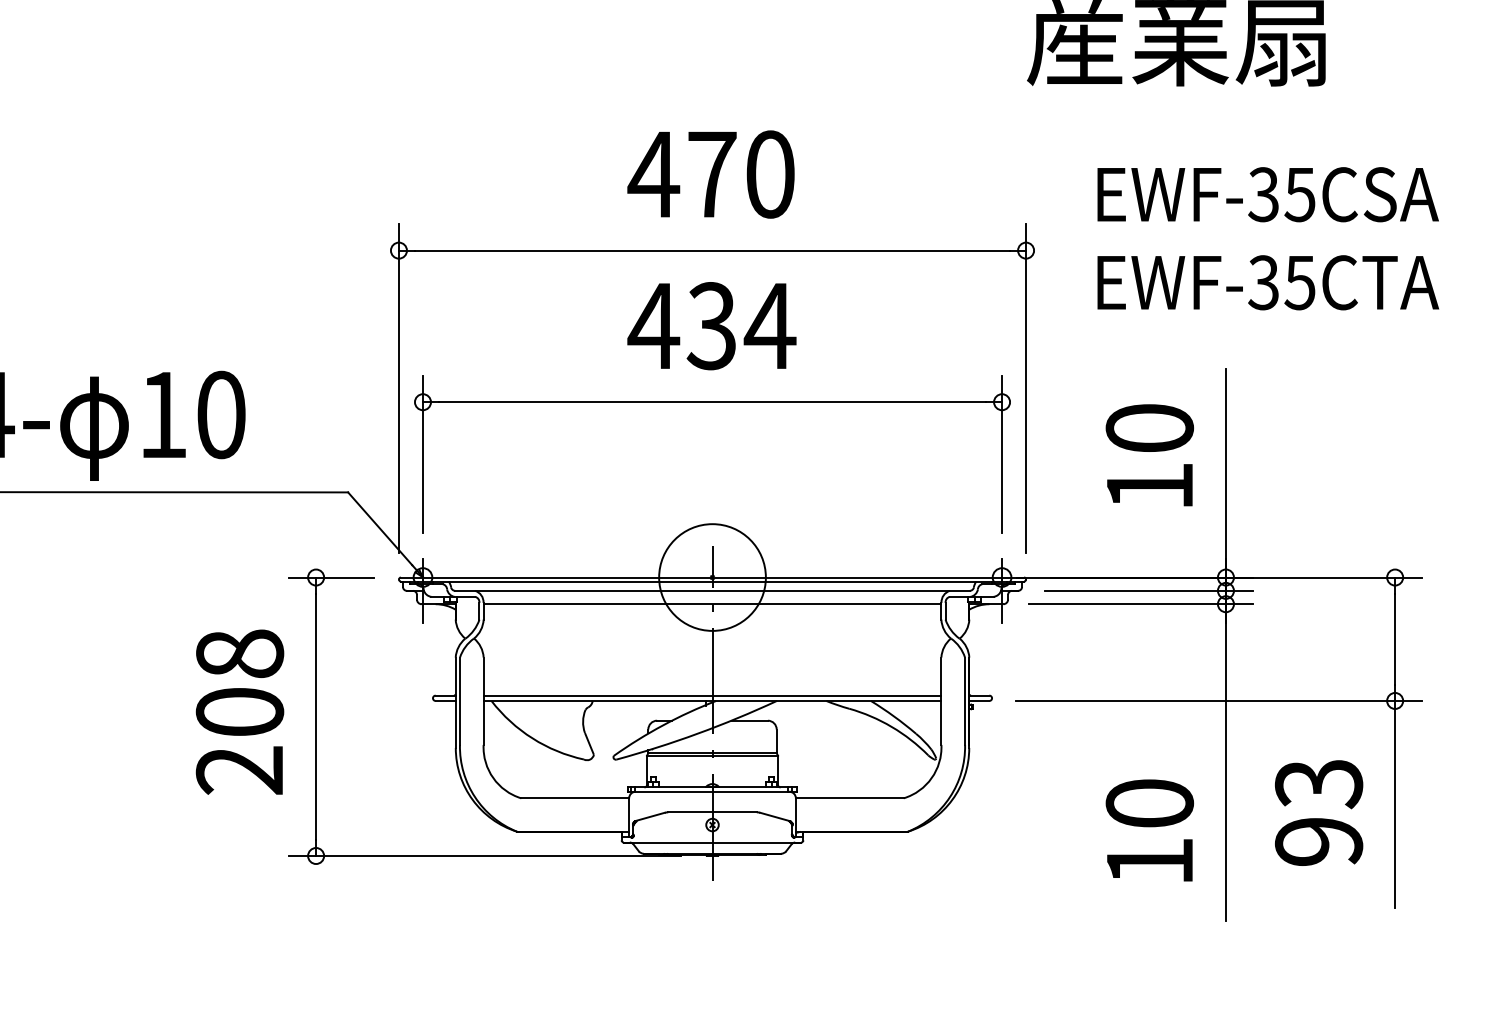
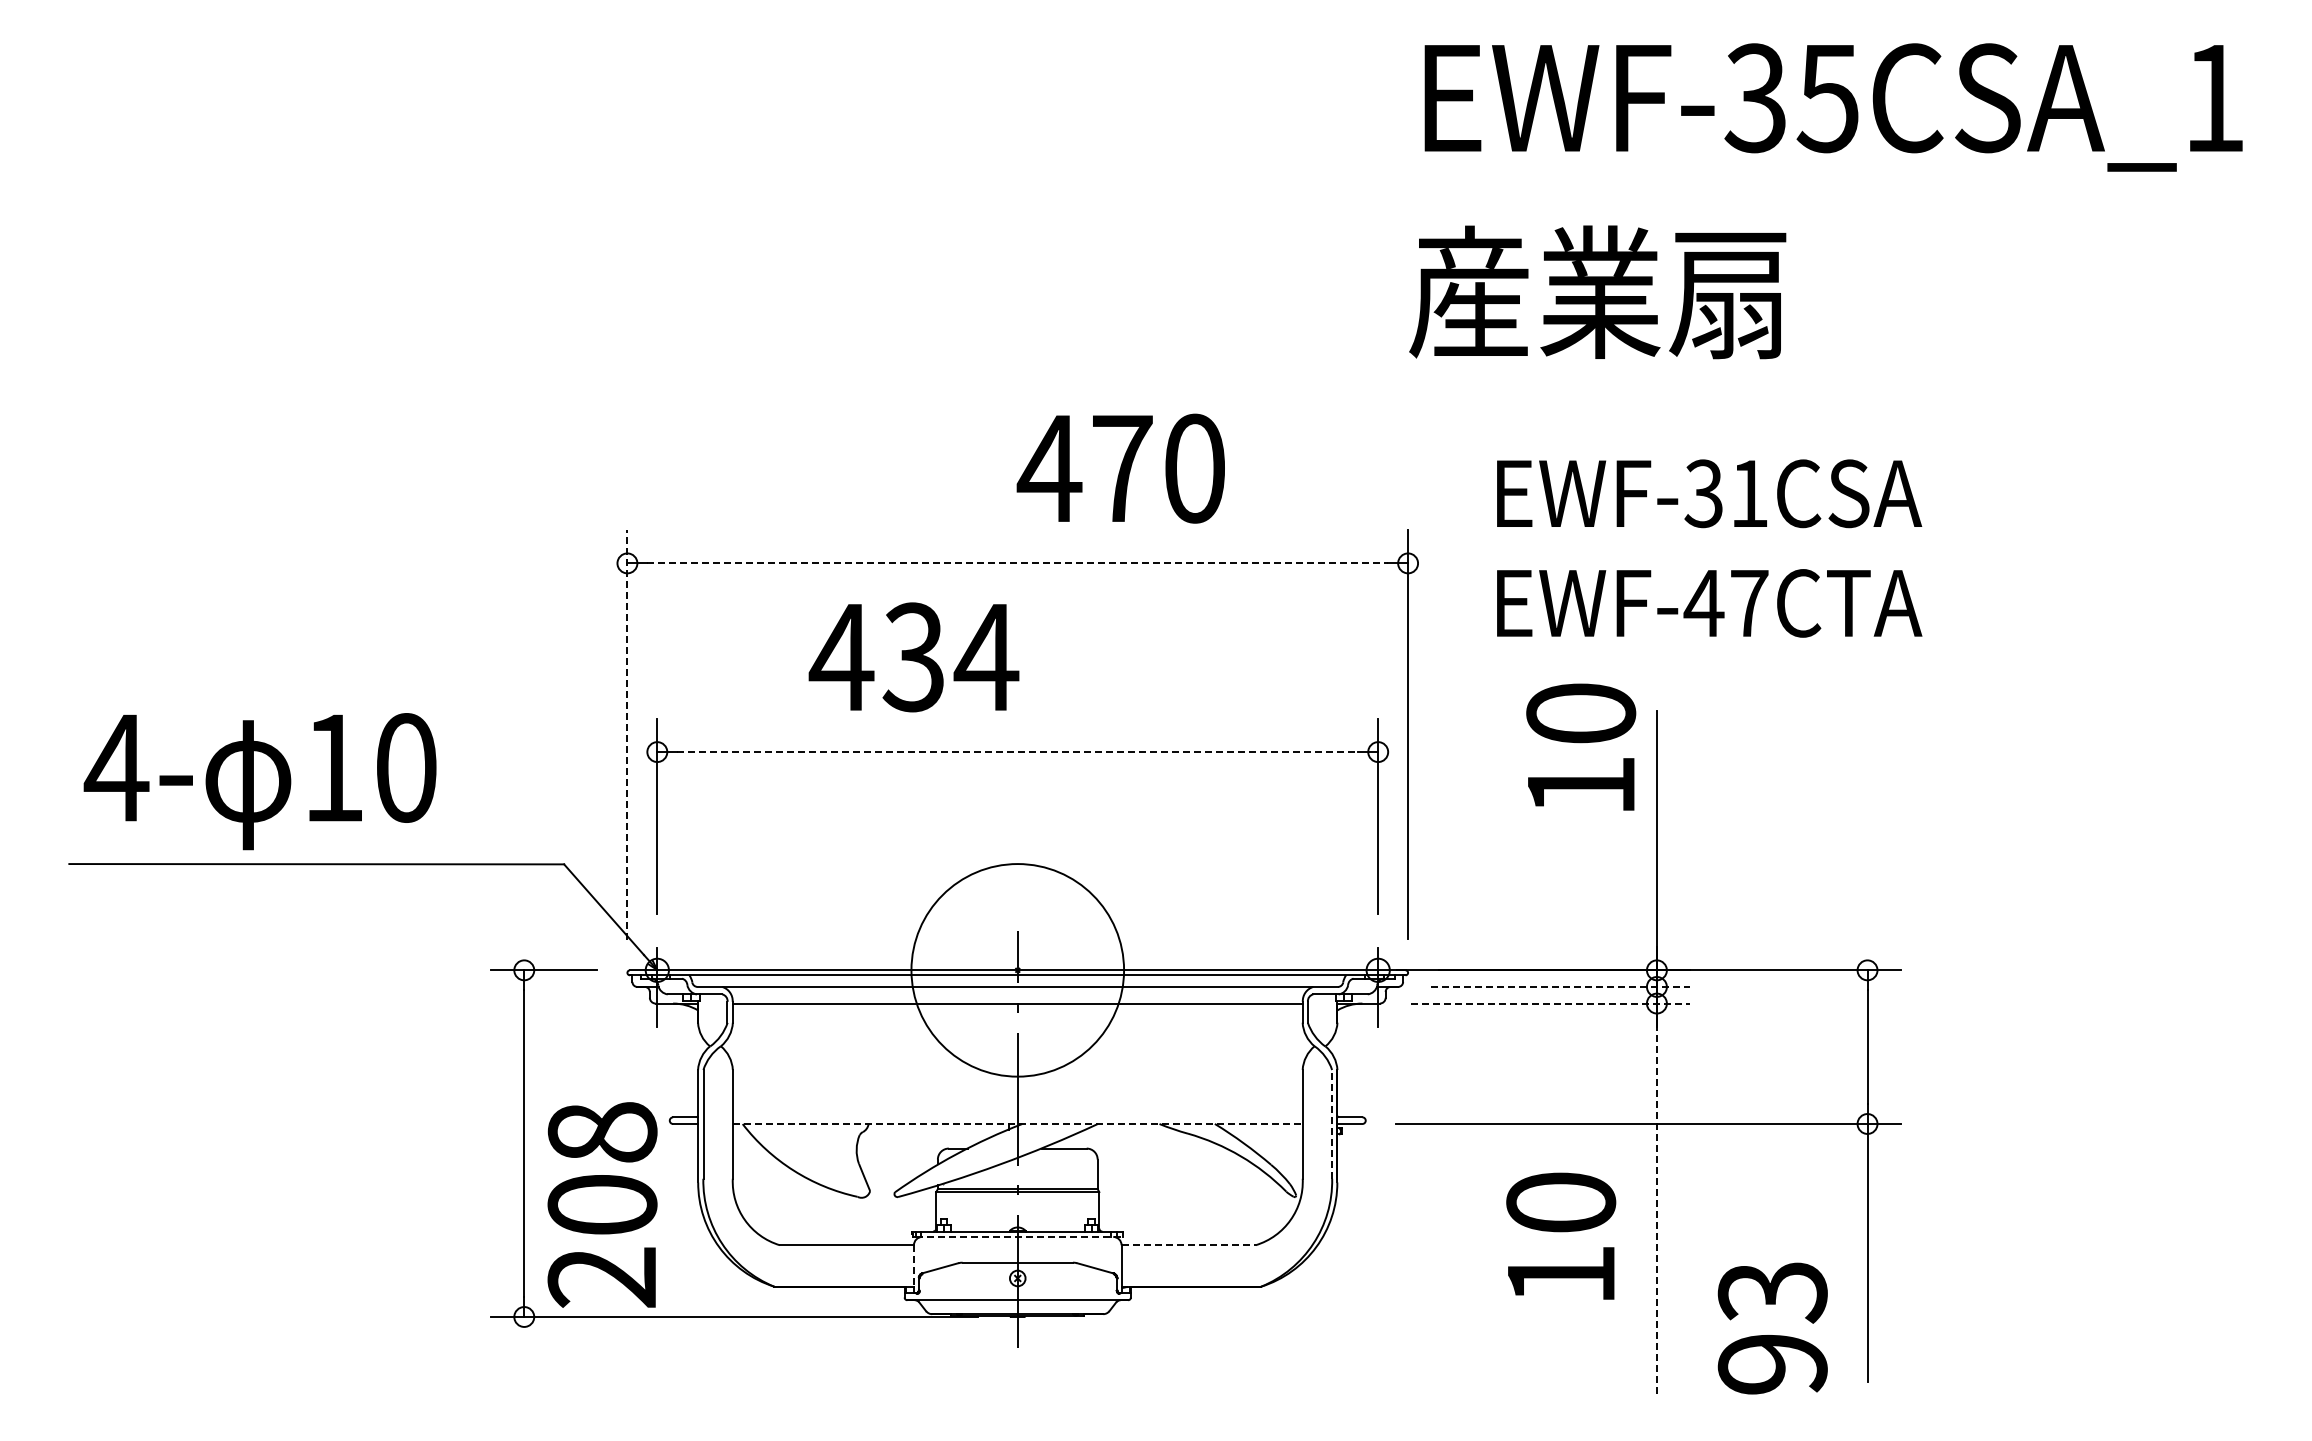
text: (710, 174) -> (1120, 468), moved
text: (1299, 195) -> (1748, 494), EWF-35CSA -> EWF-31CSA
line: (713, 250) -> (1018, 563), solid -> dashed
text: (1281, 282) -> (1725, 603), EWF-35CTA -> EWF-47CTA
text: (711, 326) -> (913, 657), moved
line: (399, 388) -> (627, 734), solid -> dashed
line: (712, 402) -> (1017, 752), solid -> dashed
text: (1150, 454) -> (1581, 746), moved
circle: (712, 576) -> (1017, 969), size x1.6
line: (1149, 590) -> (1561, 986), solid -> dashed
line: (1141, 604) -> (1551, 1003), solid -> dashed
line: (712, 695) -> (1017, 1117), removed
line: (713, 700) -> (1018, 1123), solid -> dashed
line: (965, 700) -> (1332, 1123), solid -> dashed
text: (239, 711) -> (602, 1204), moved
line: (1225, 771) -> (1656, 1211), solid -> dashed
line: (714, 791) -> (1020, 1236), solid -> dashed
line: (850, 798) -> (1189, 1245), solid -> dashed
text: (1318, 813) -> (1772, 1328), moved
line: (628, 815) -> (913, 1266), solid -> dashed
text: (1150, 829) -> (1561, 1235), moved

